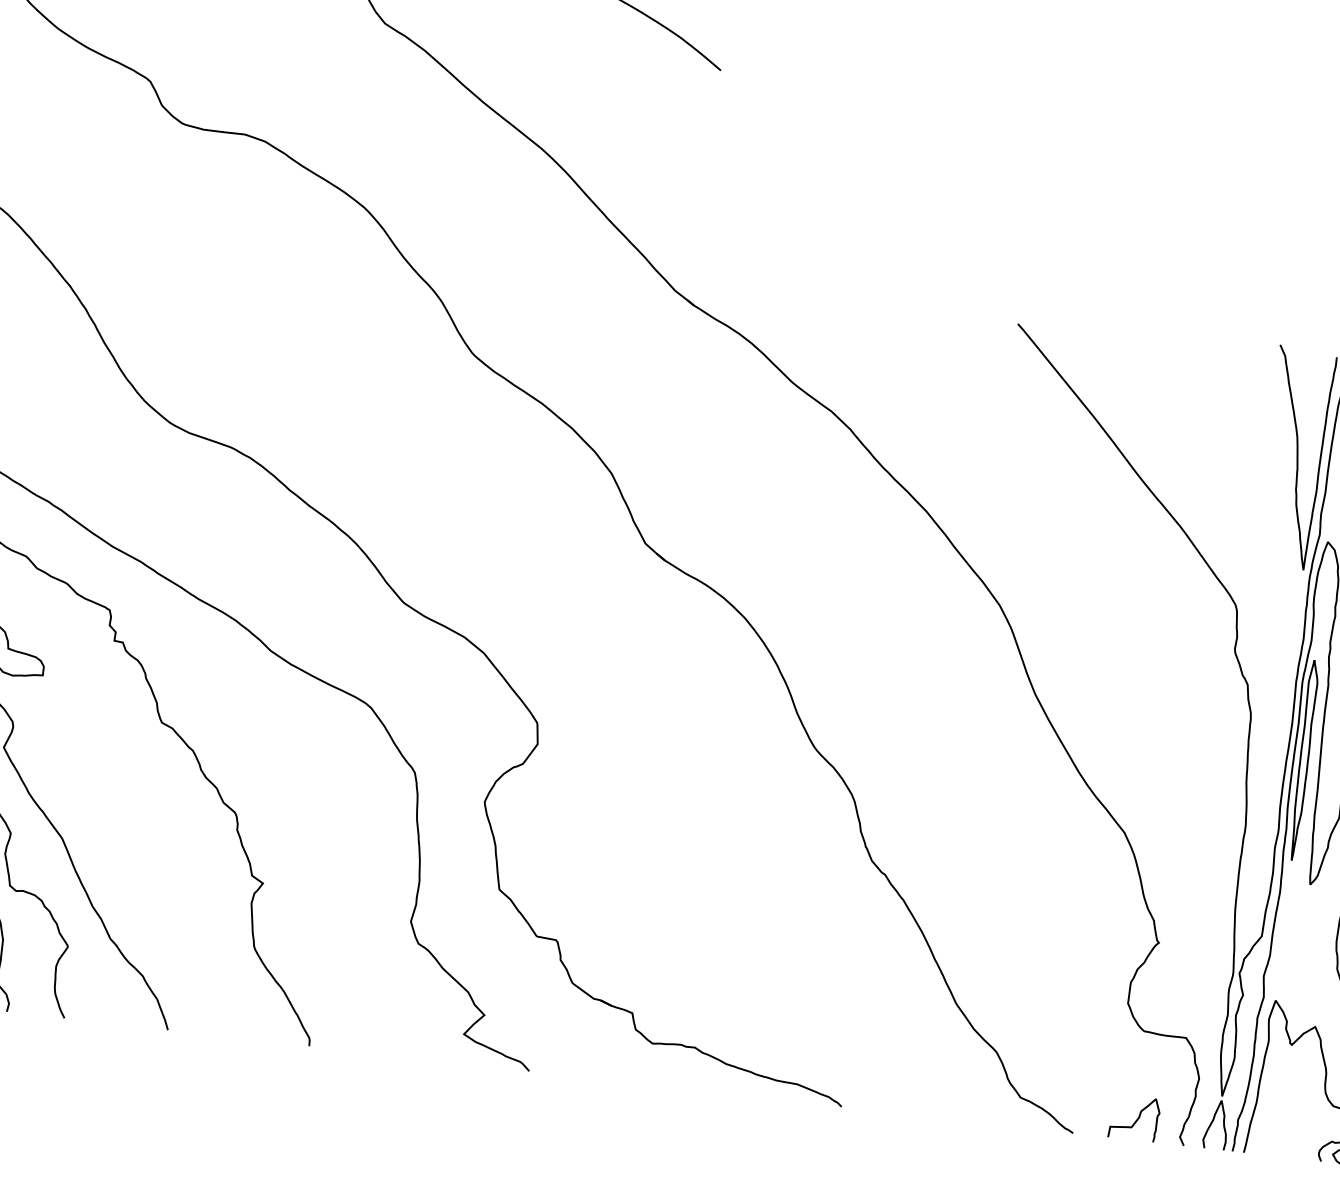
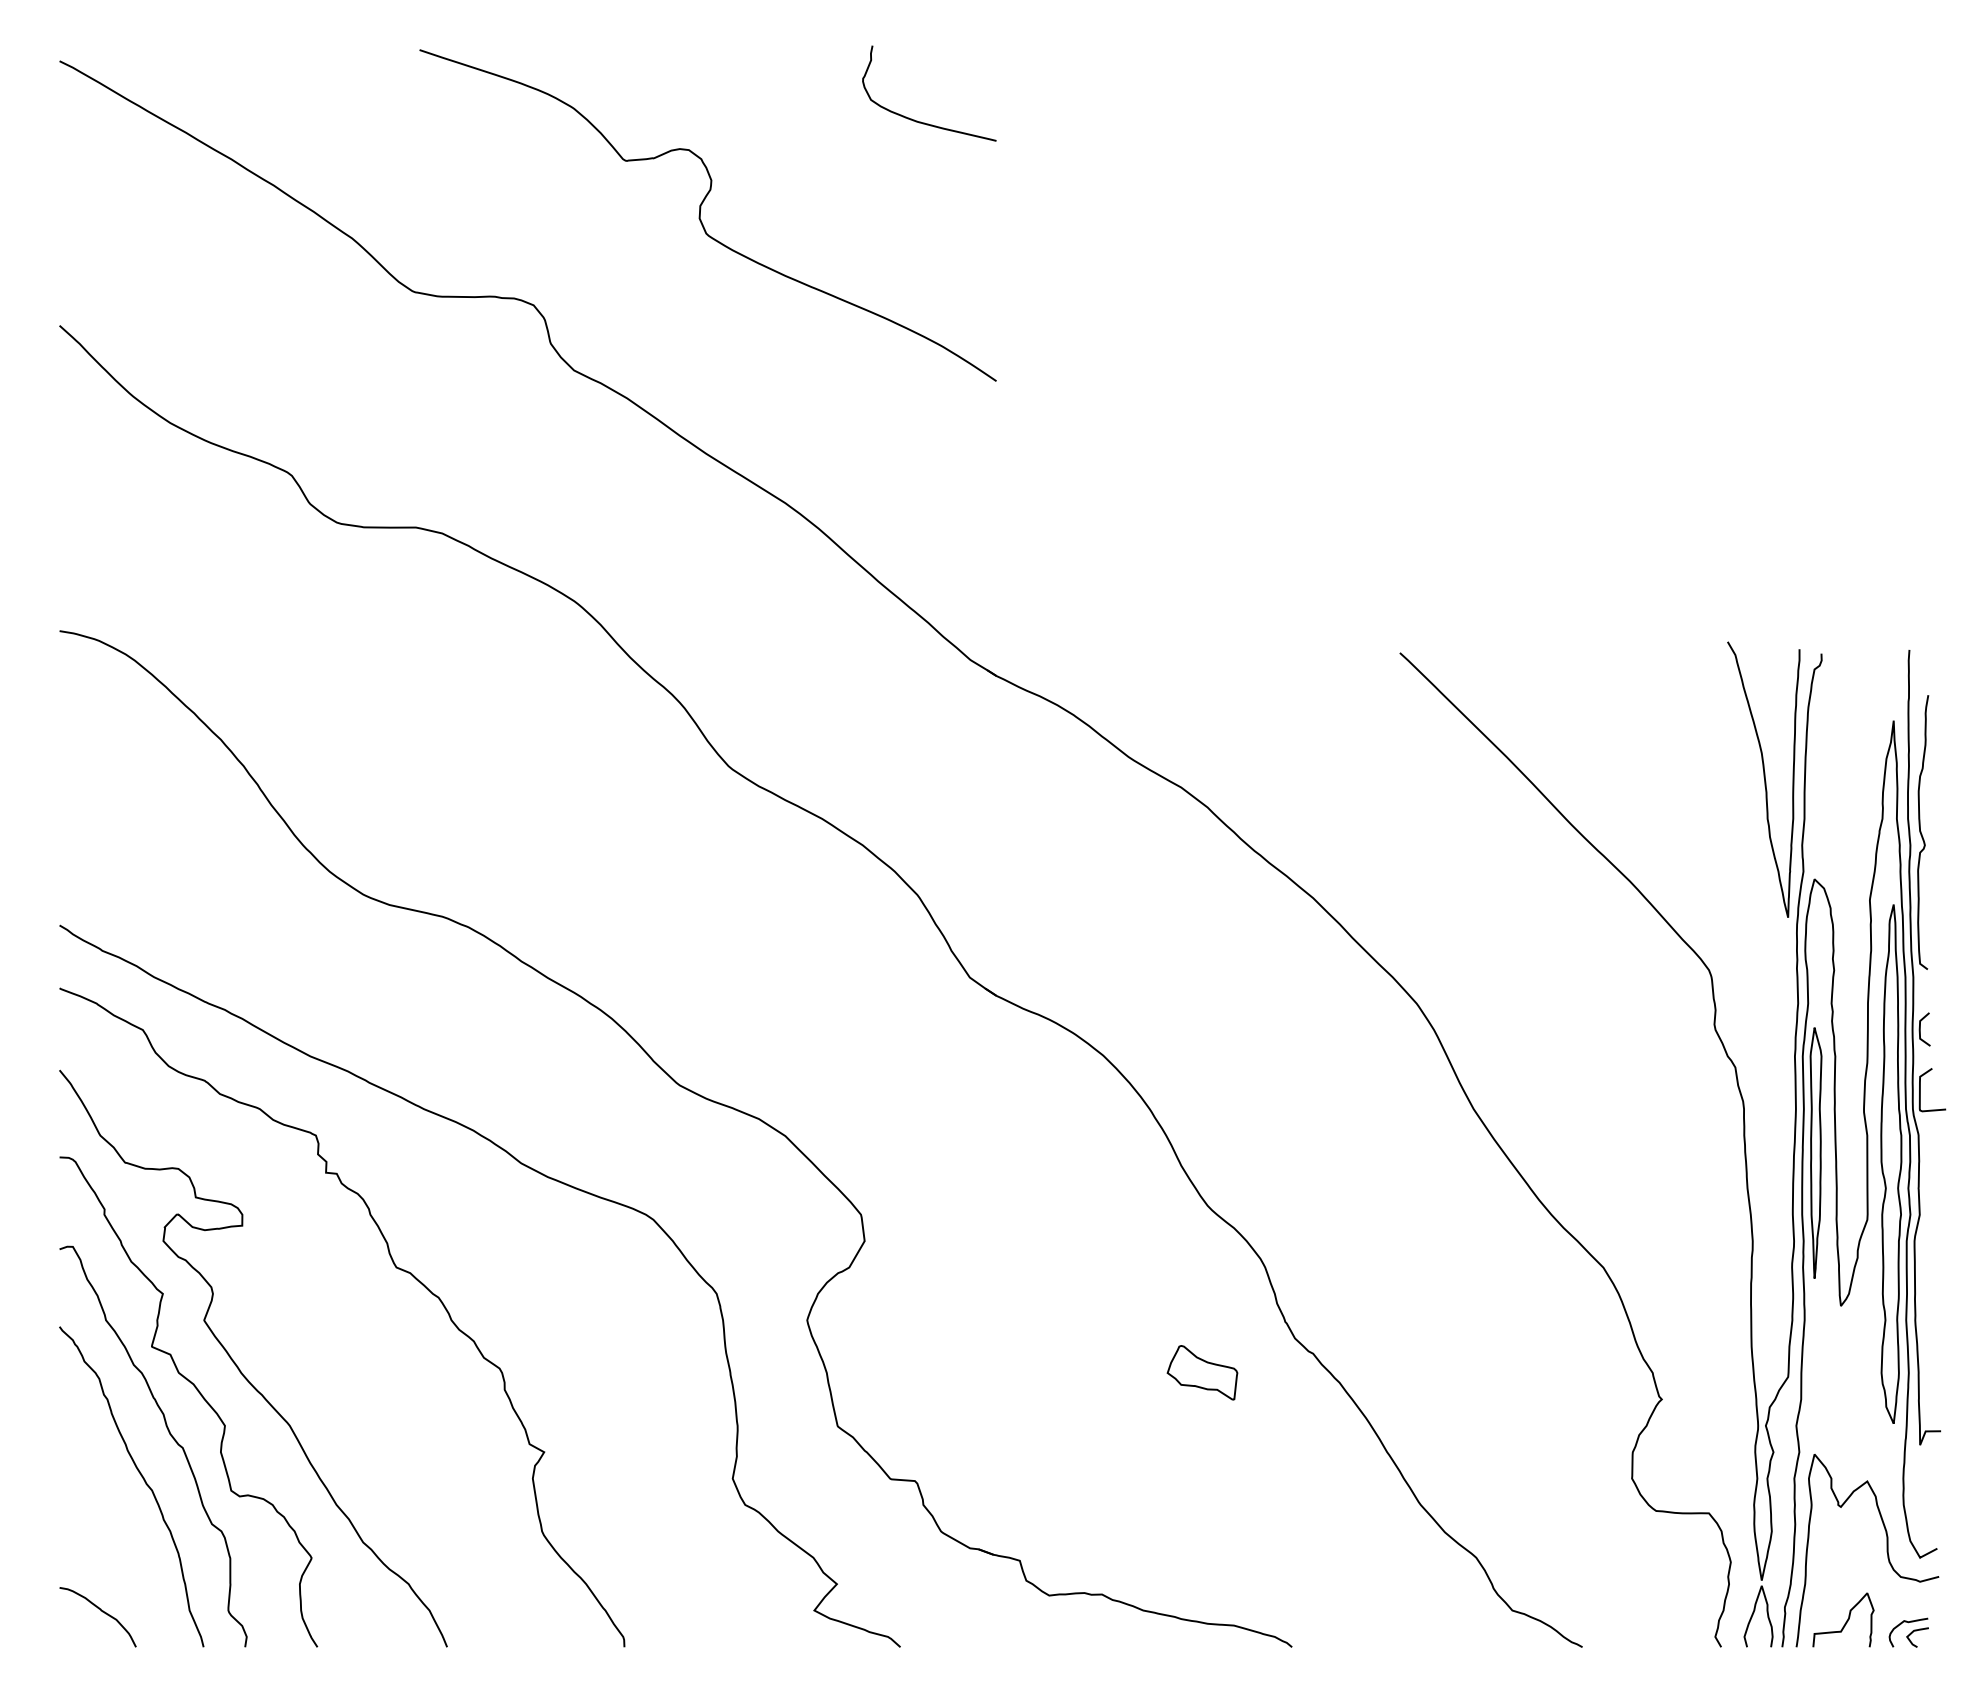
part: (795, 879) -> (1202, 1372), added
curve: (1136, 1118) -> (1846, 1620), moved

